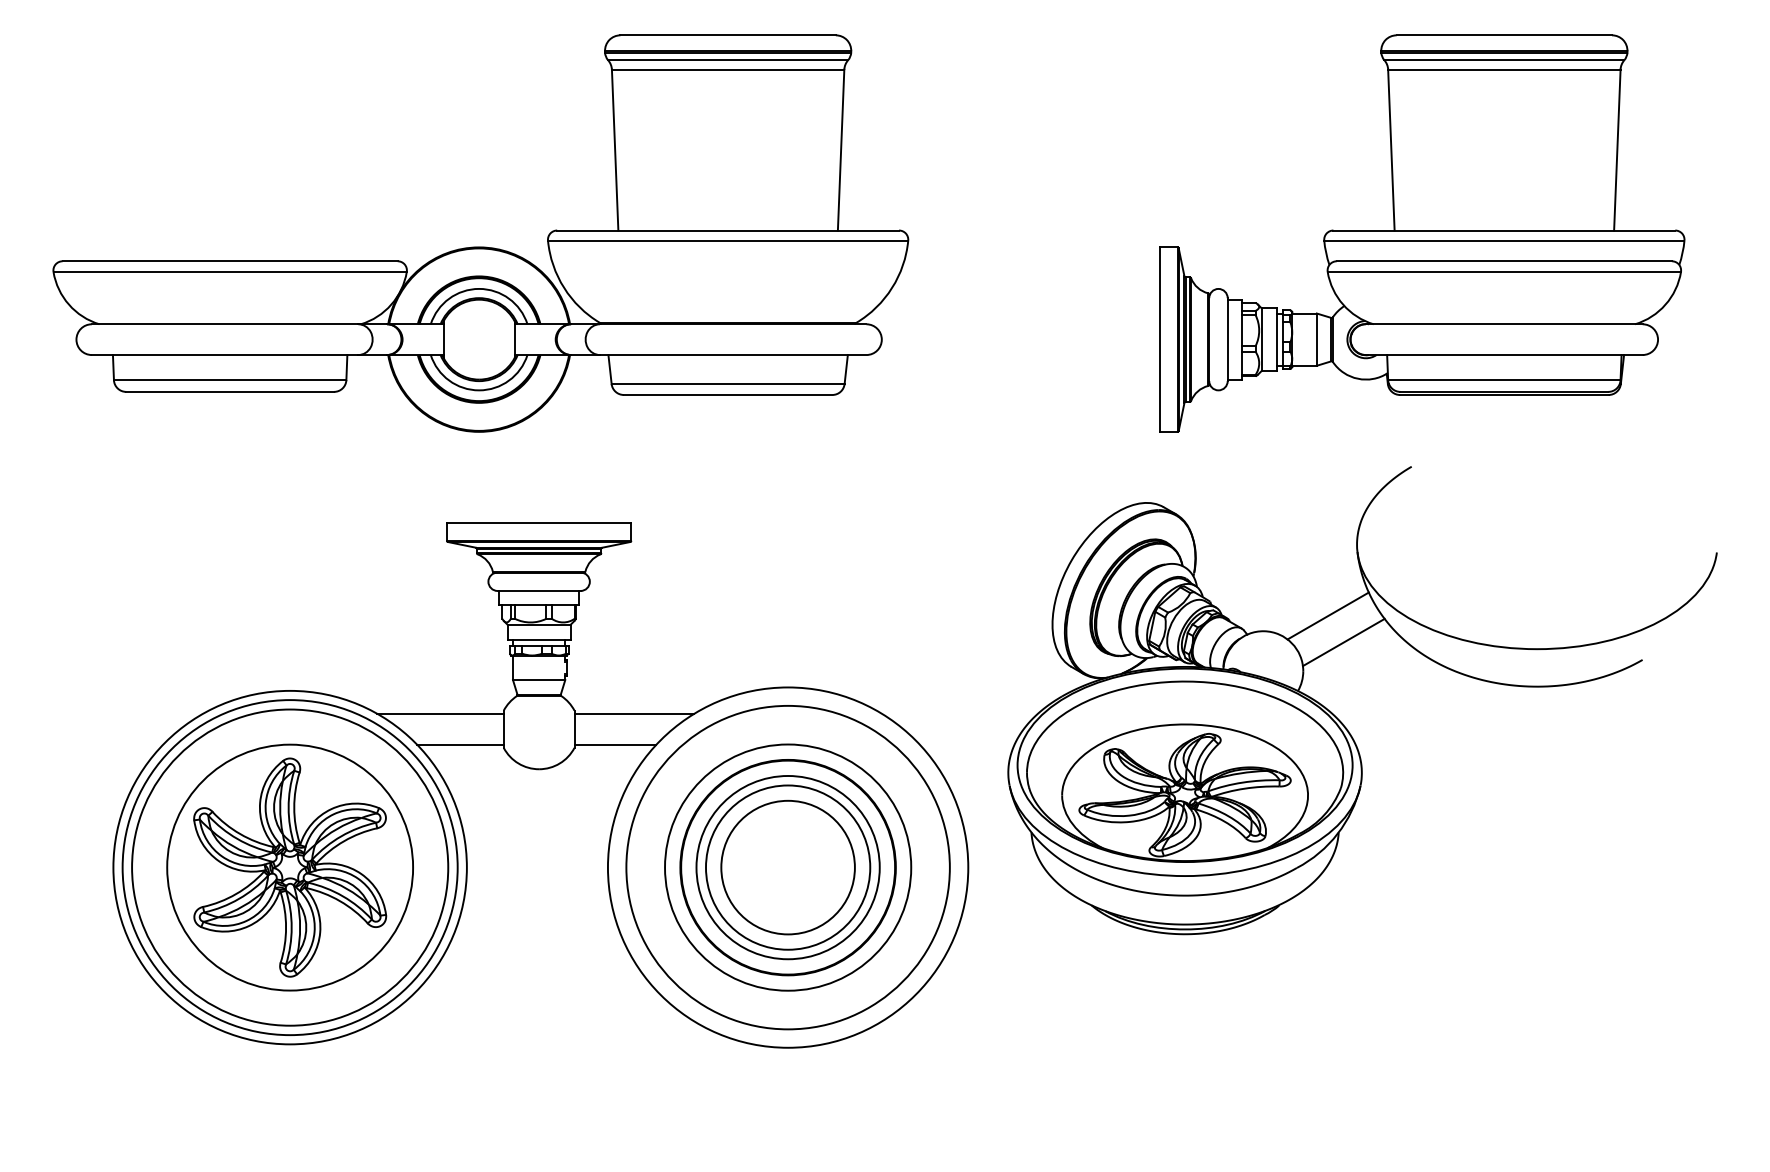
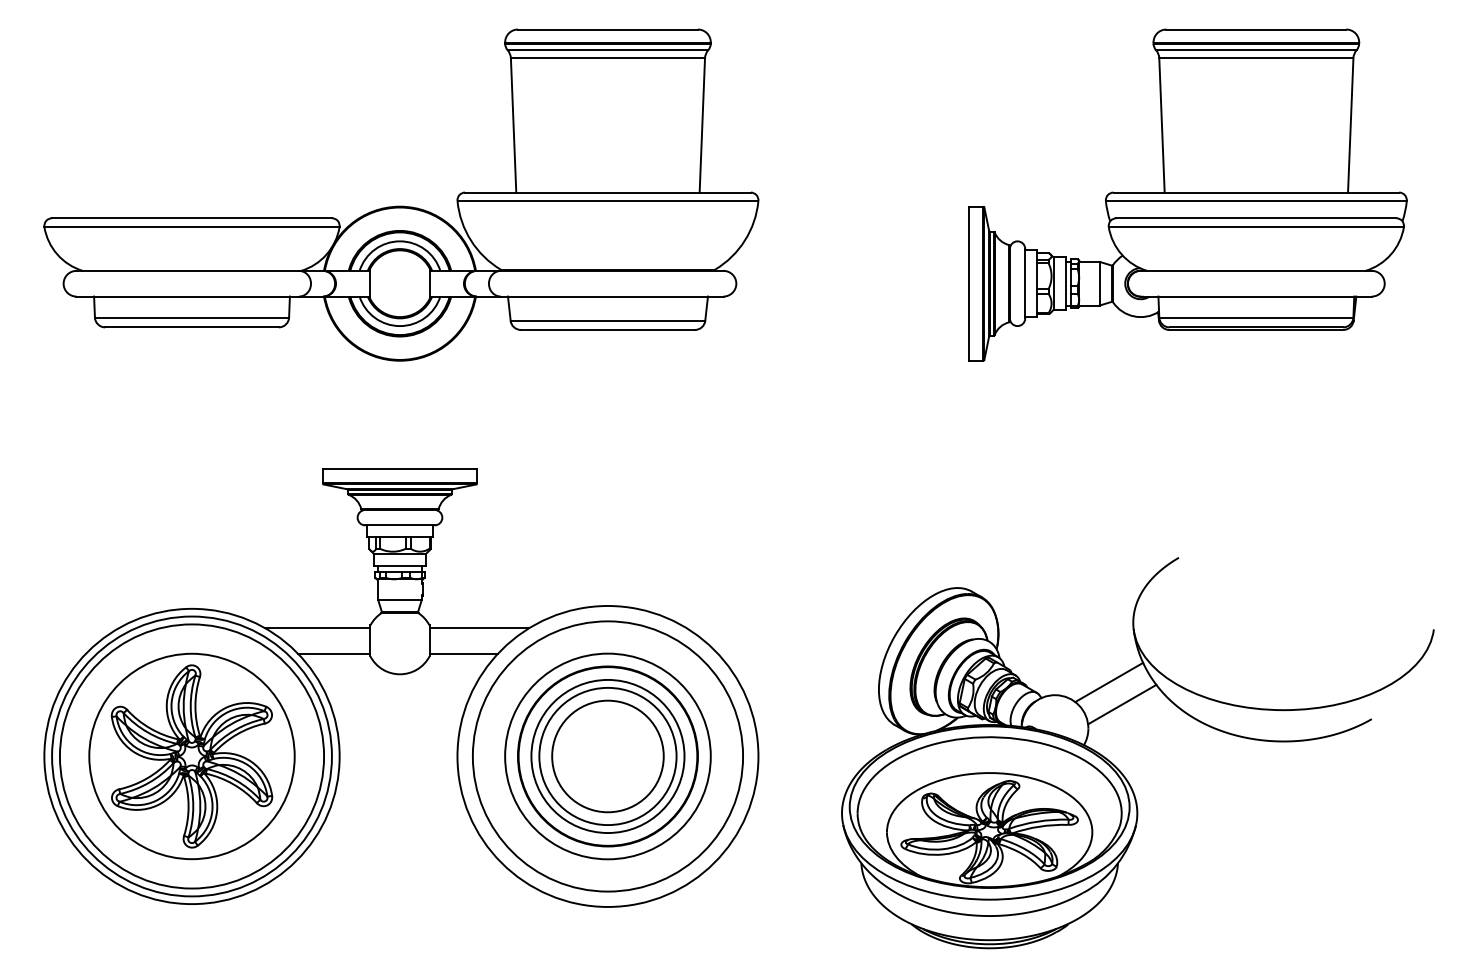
part: (1341, 721) -> (1120, 770), moved
part: (540, 770) -> (401, 675), moved

